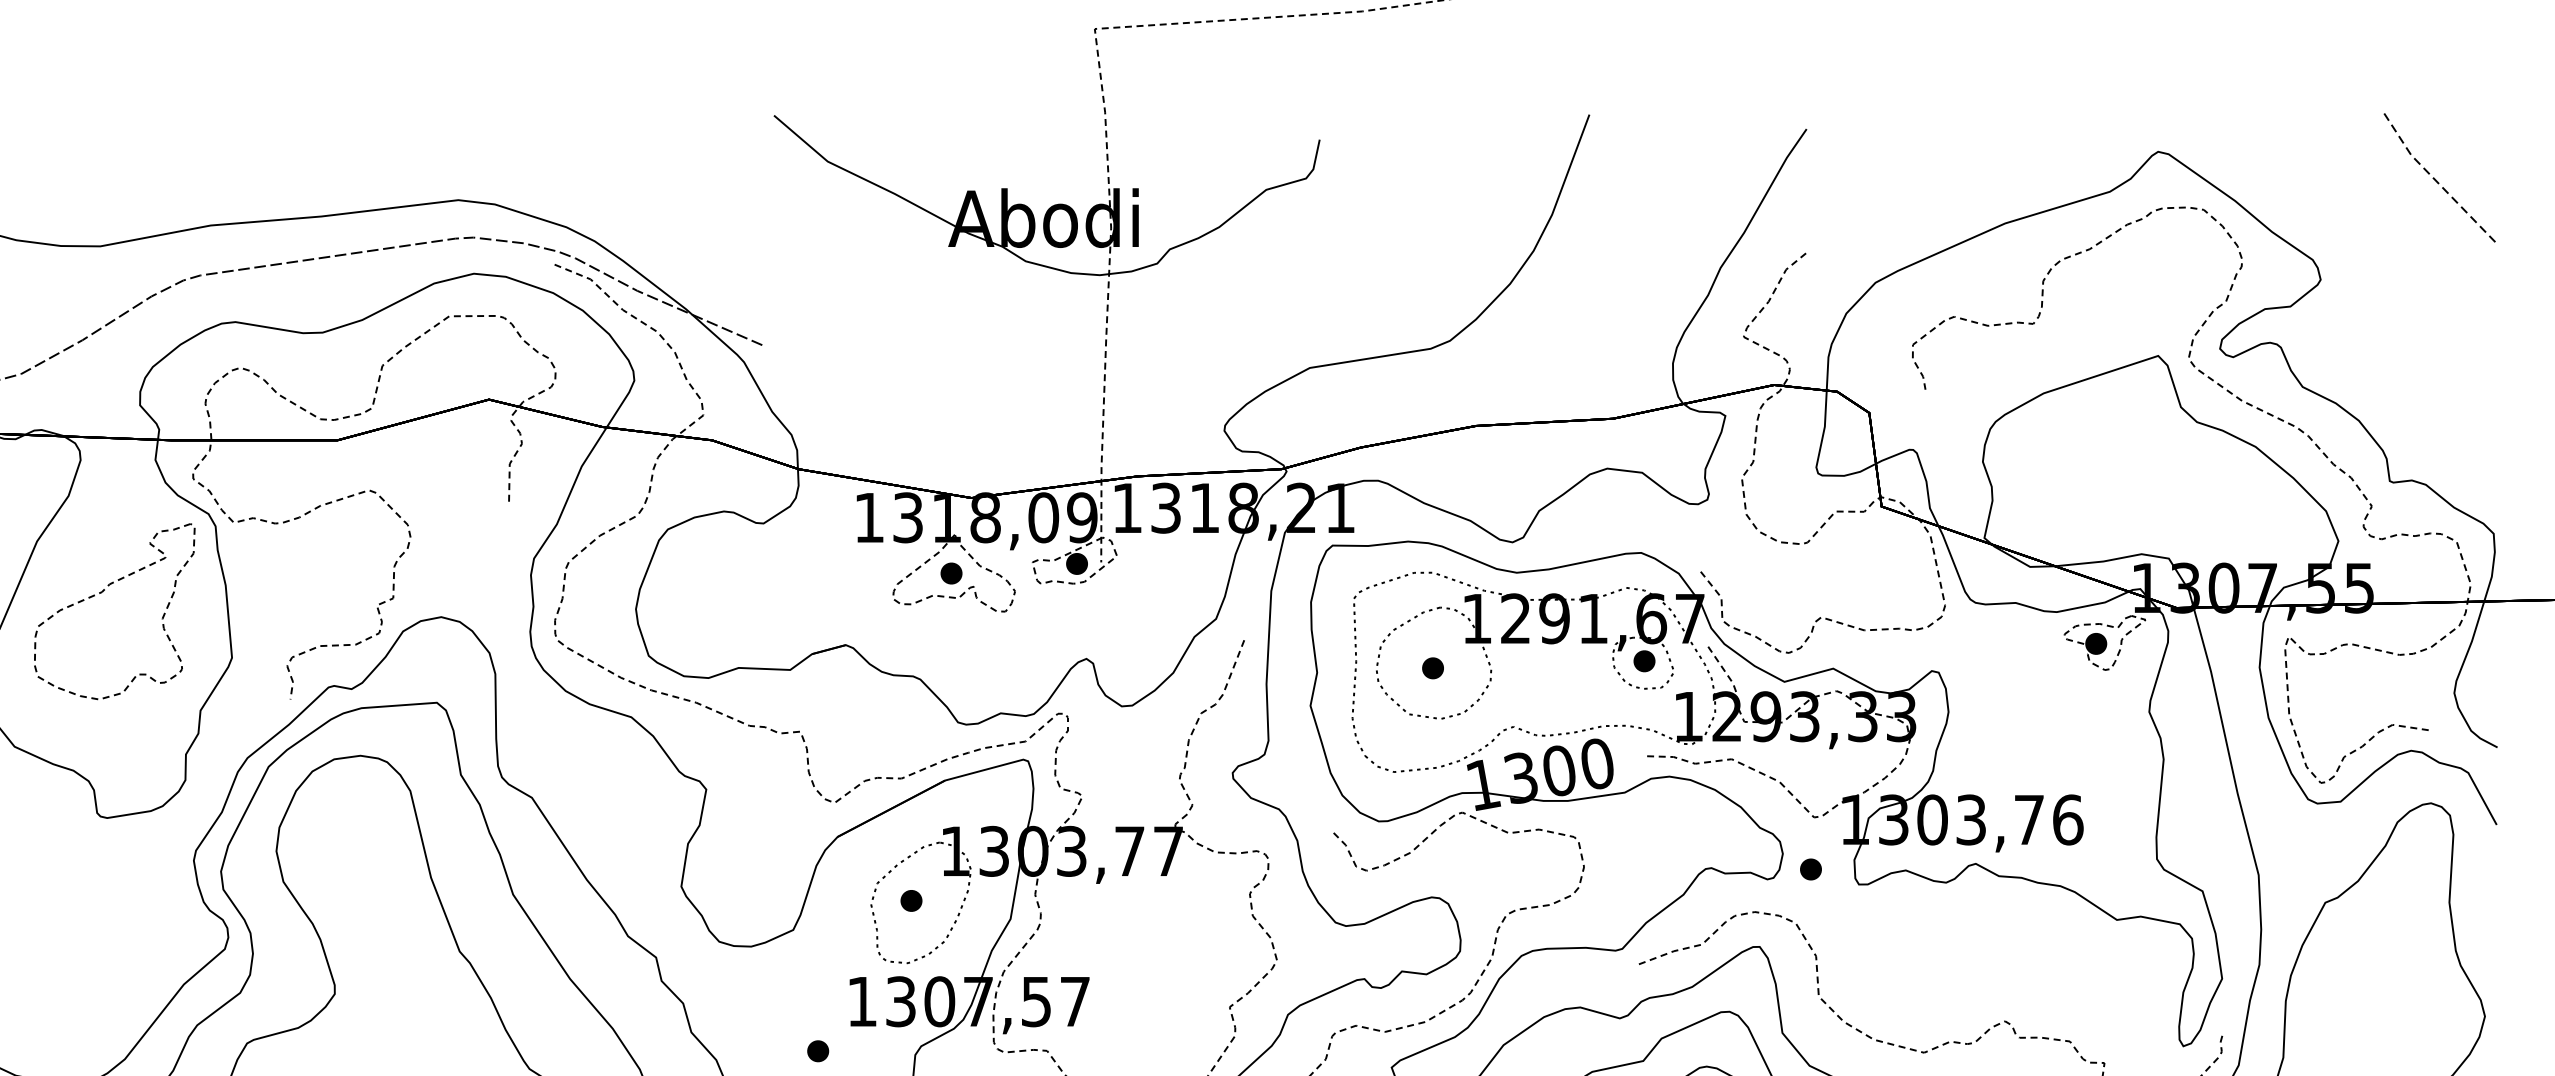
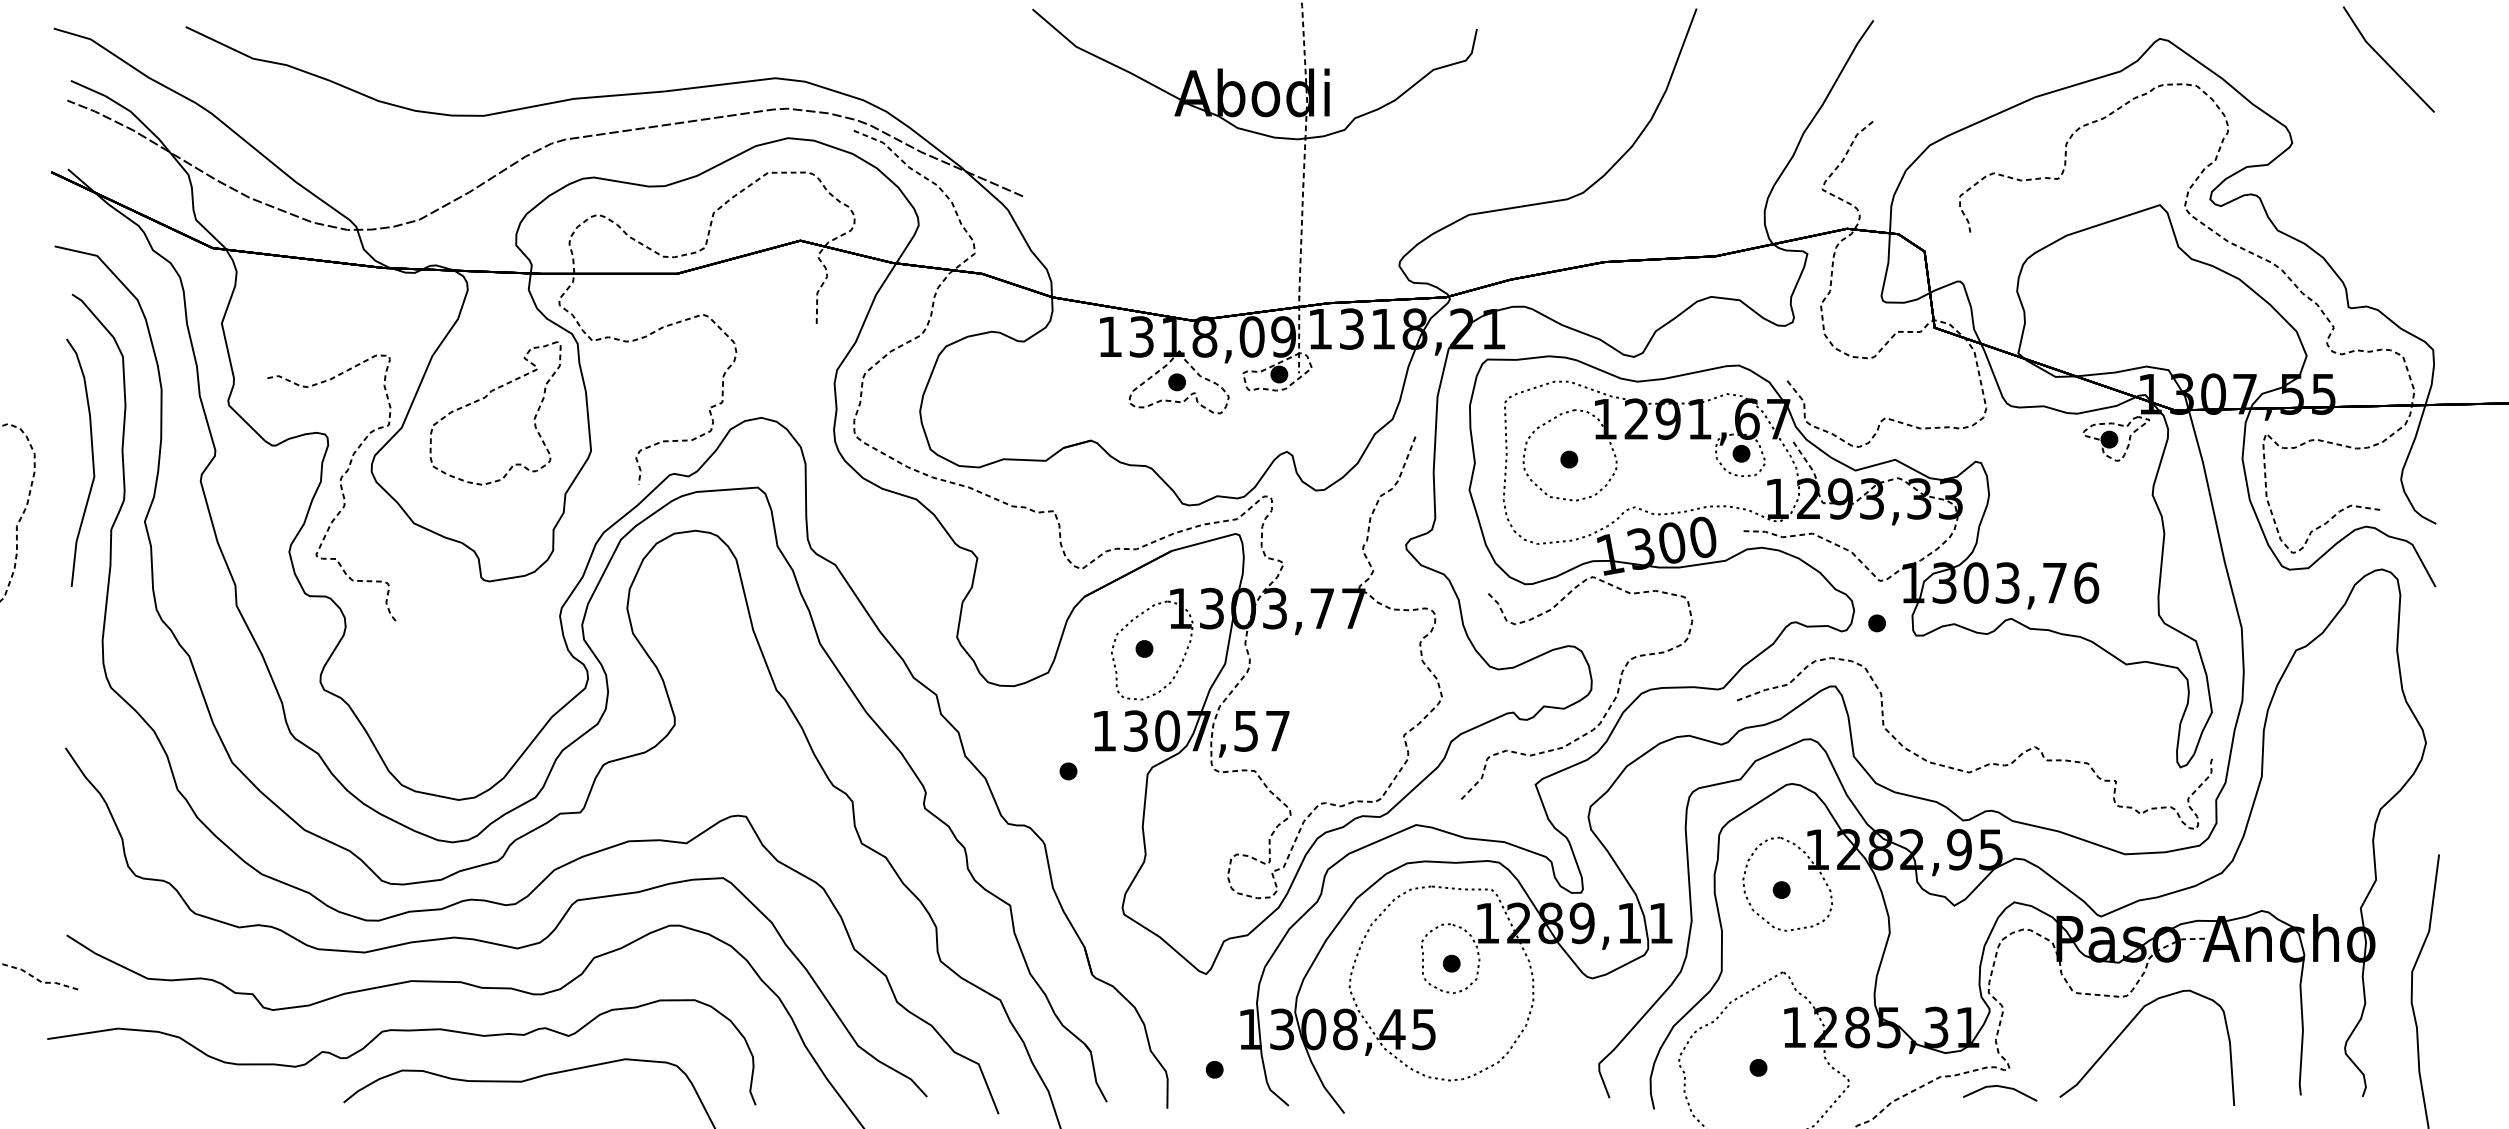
line: (2435, 179) -> (2385, 61), dashed -> solid

